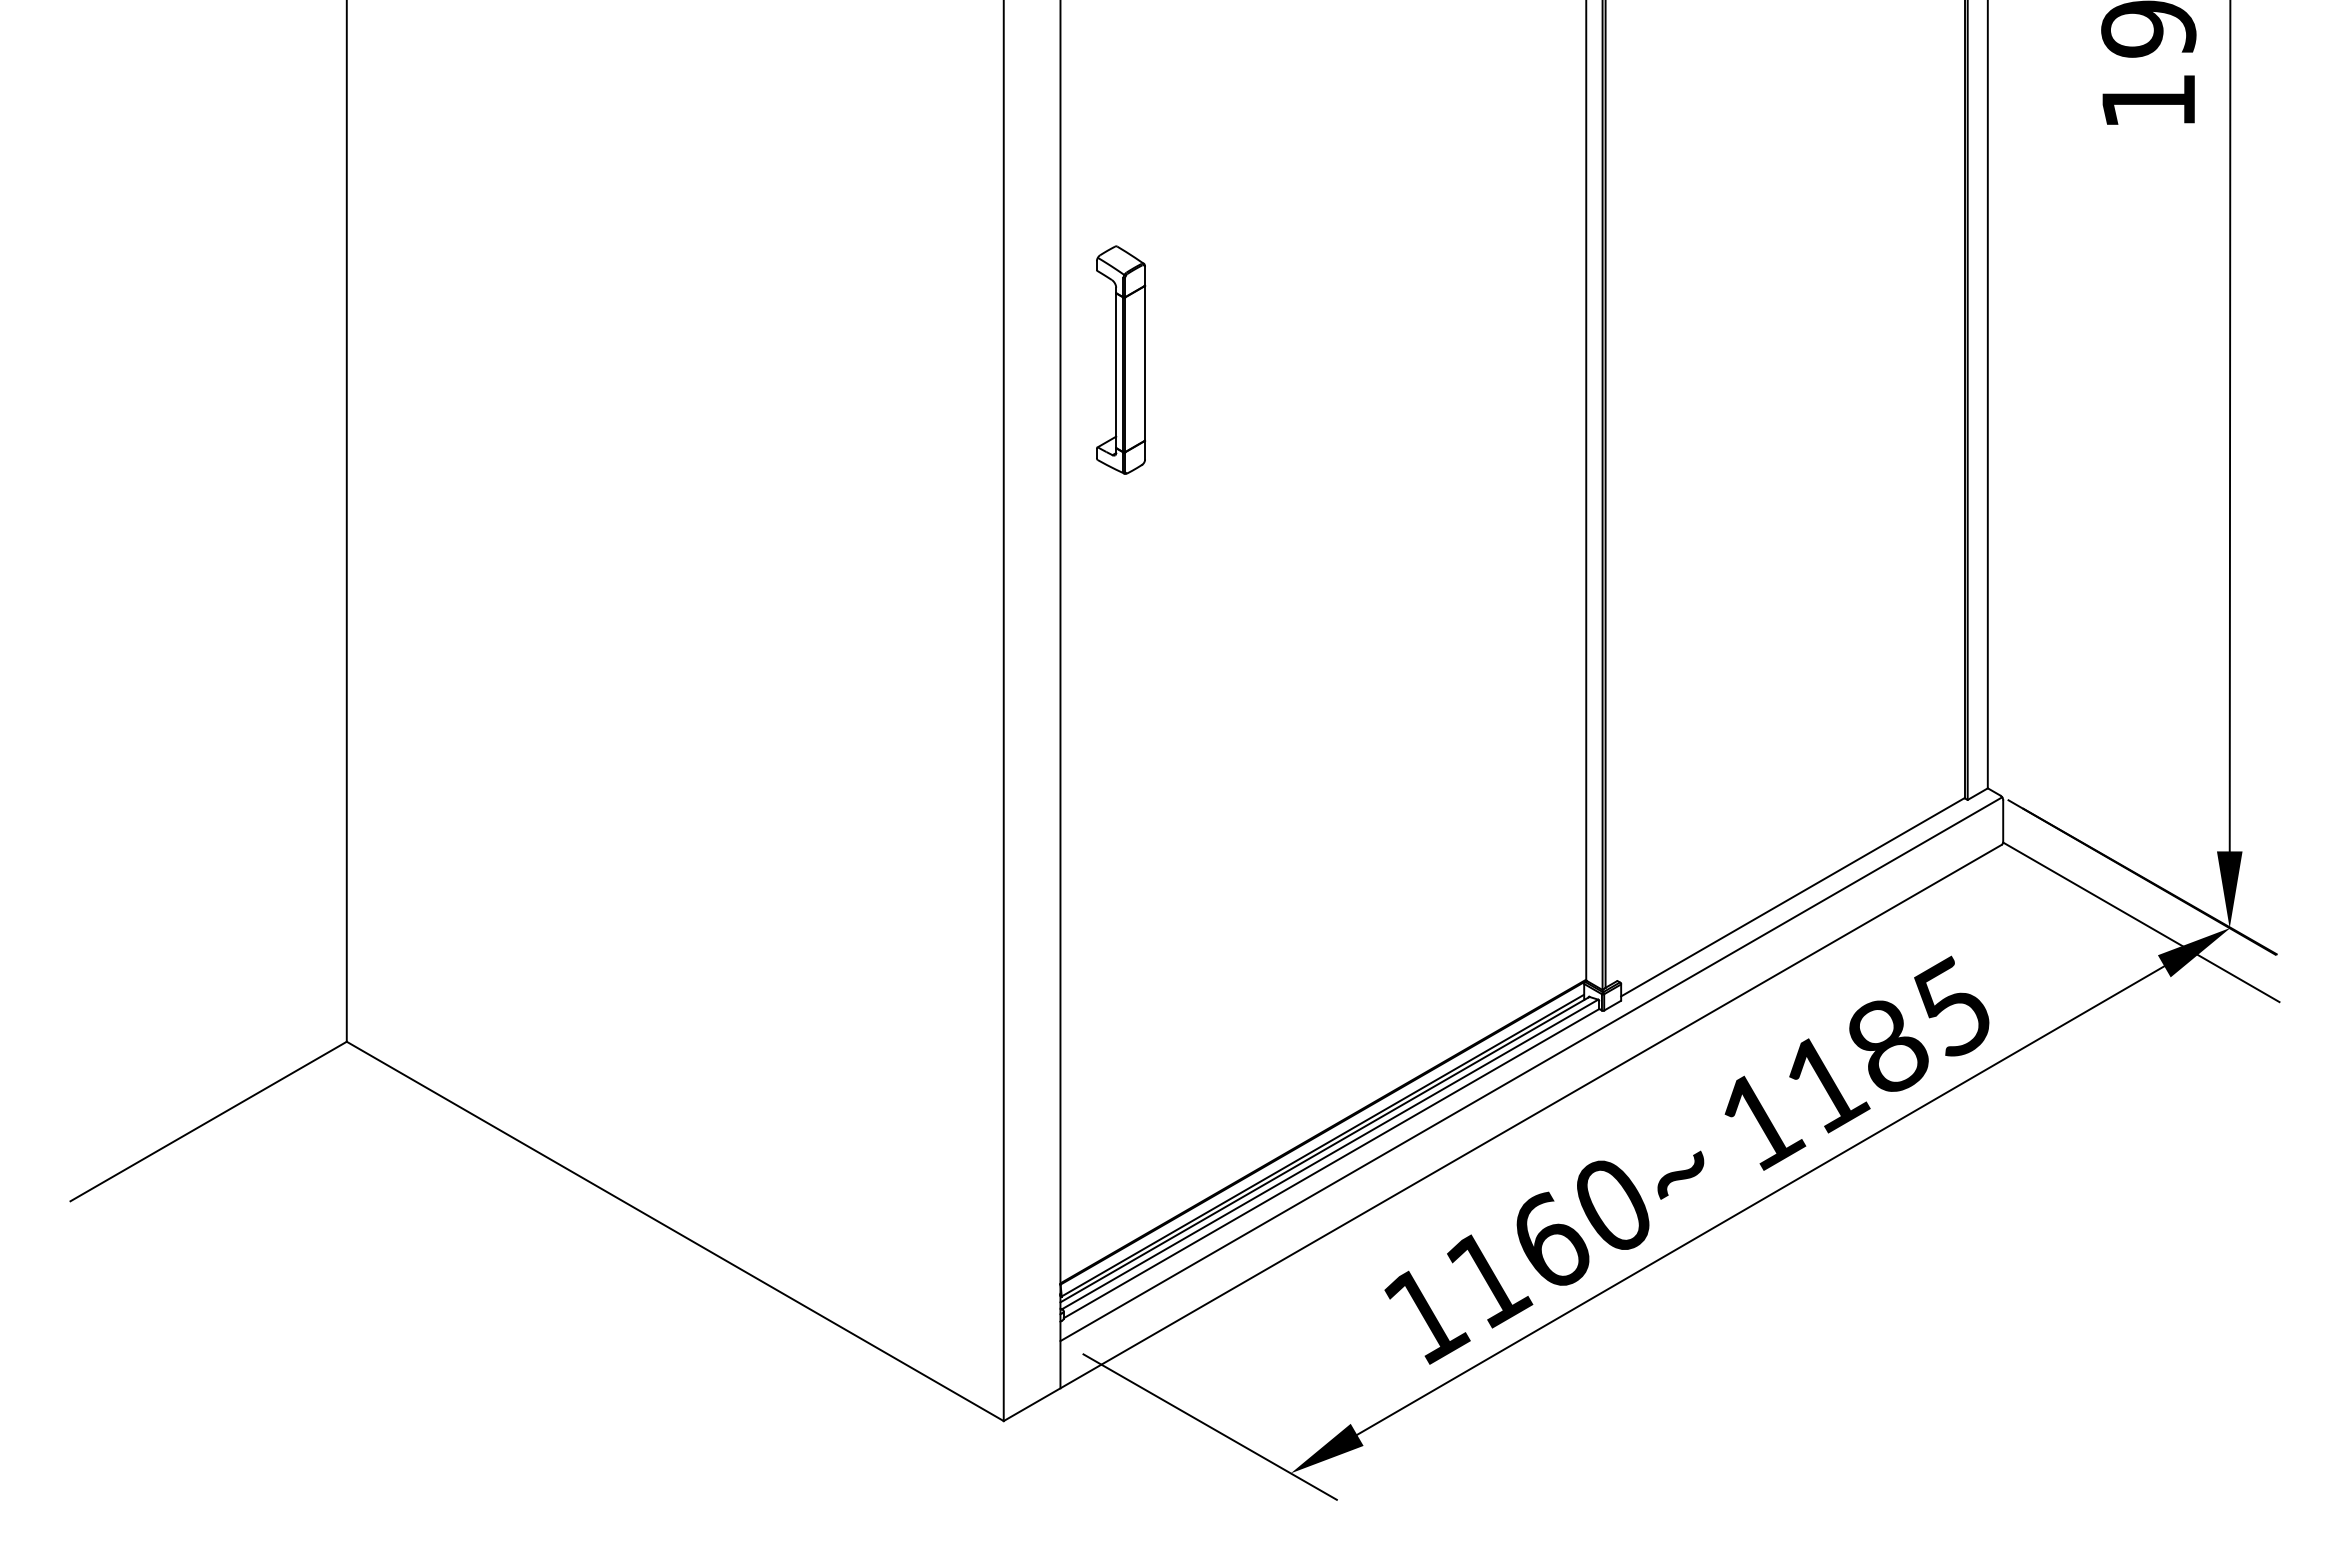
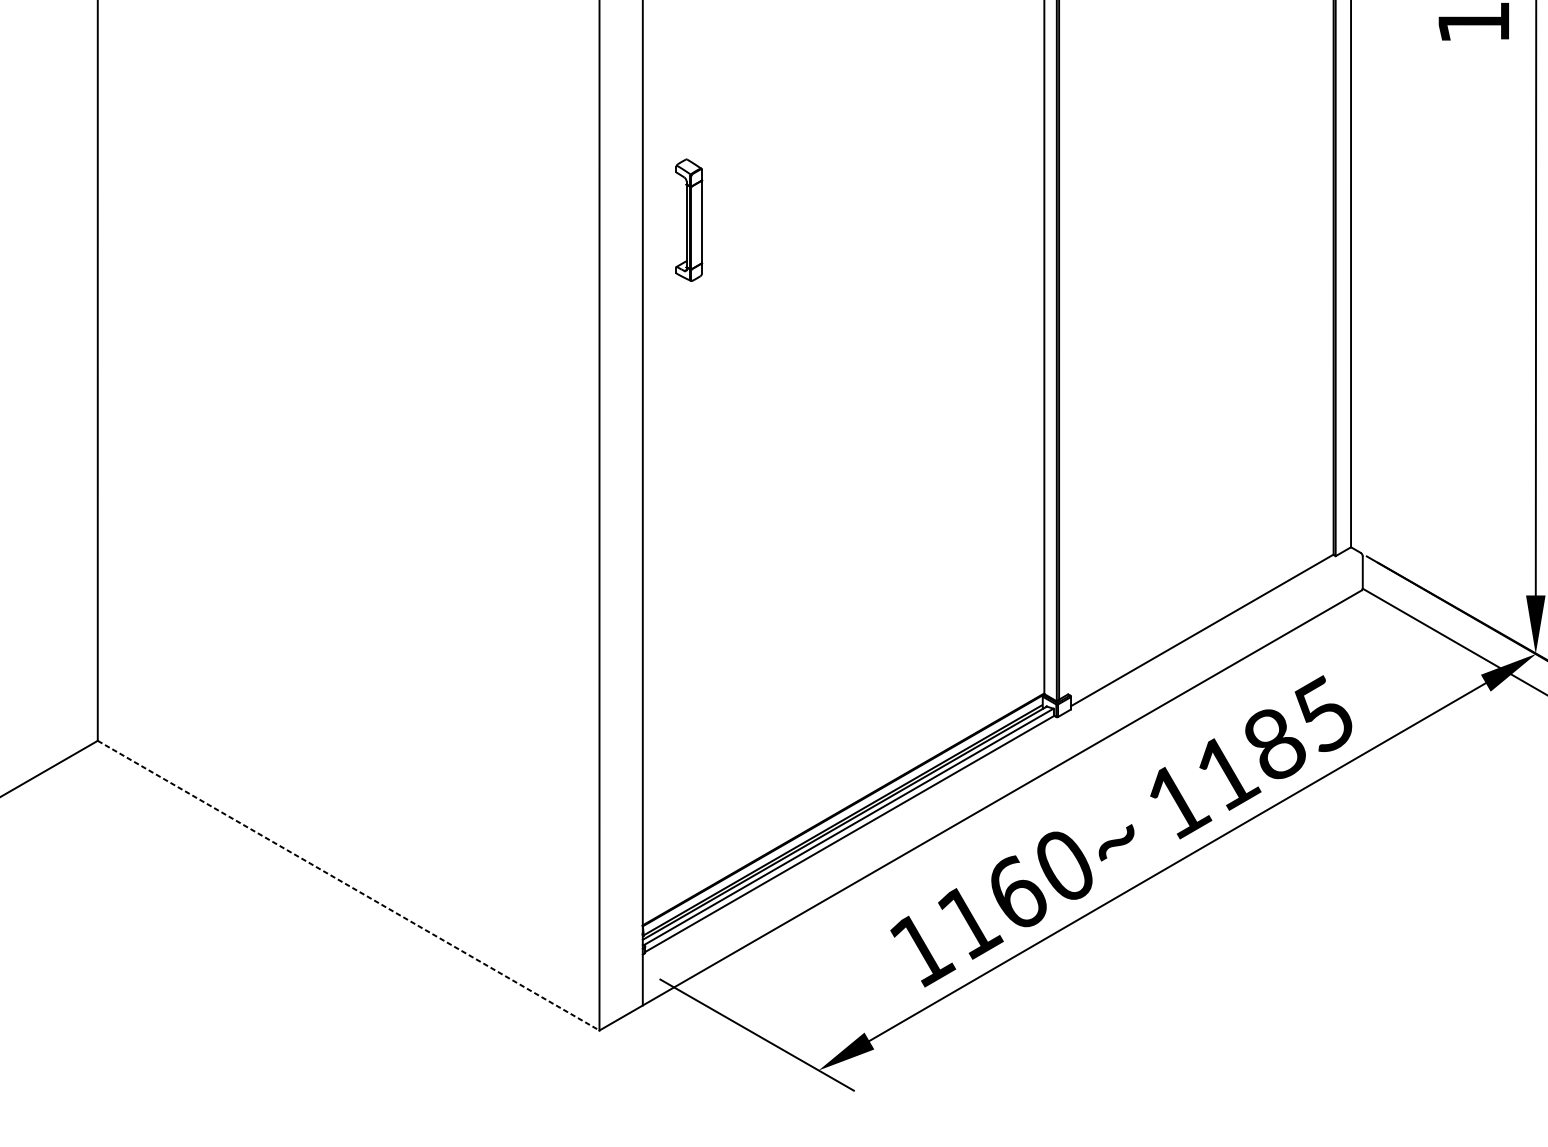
part: (1121, 359) -> (689, 219), size x0.7
line: (1531, 1069) -> (1002, 762), removed
line: (675, 1231) -> (348, 885), solid -> dashed

